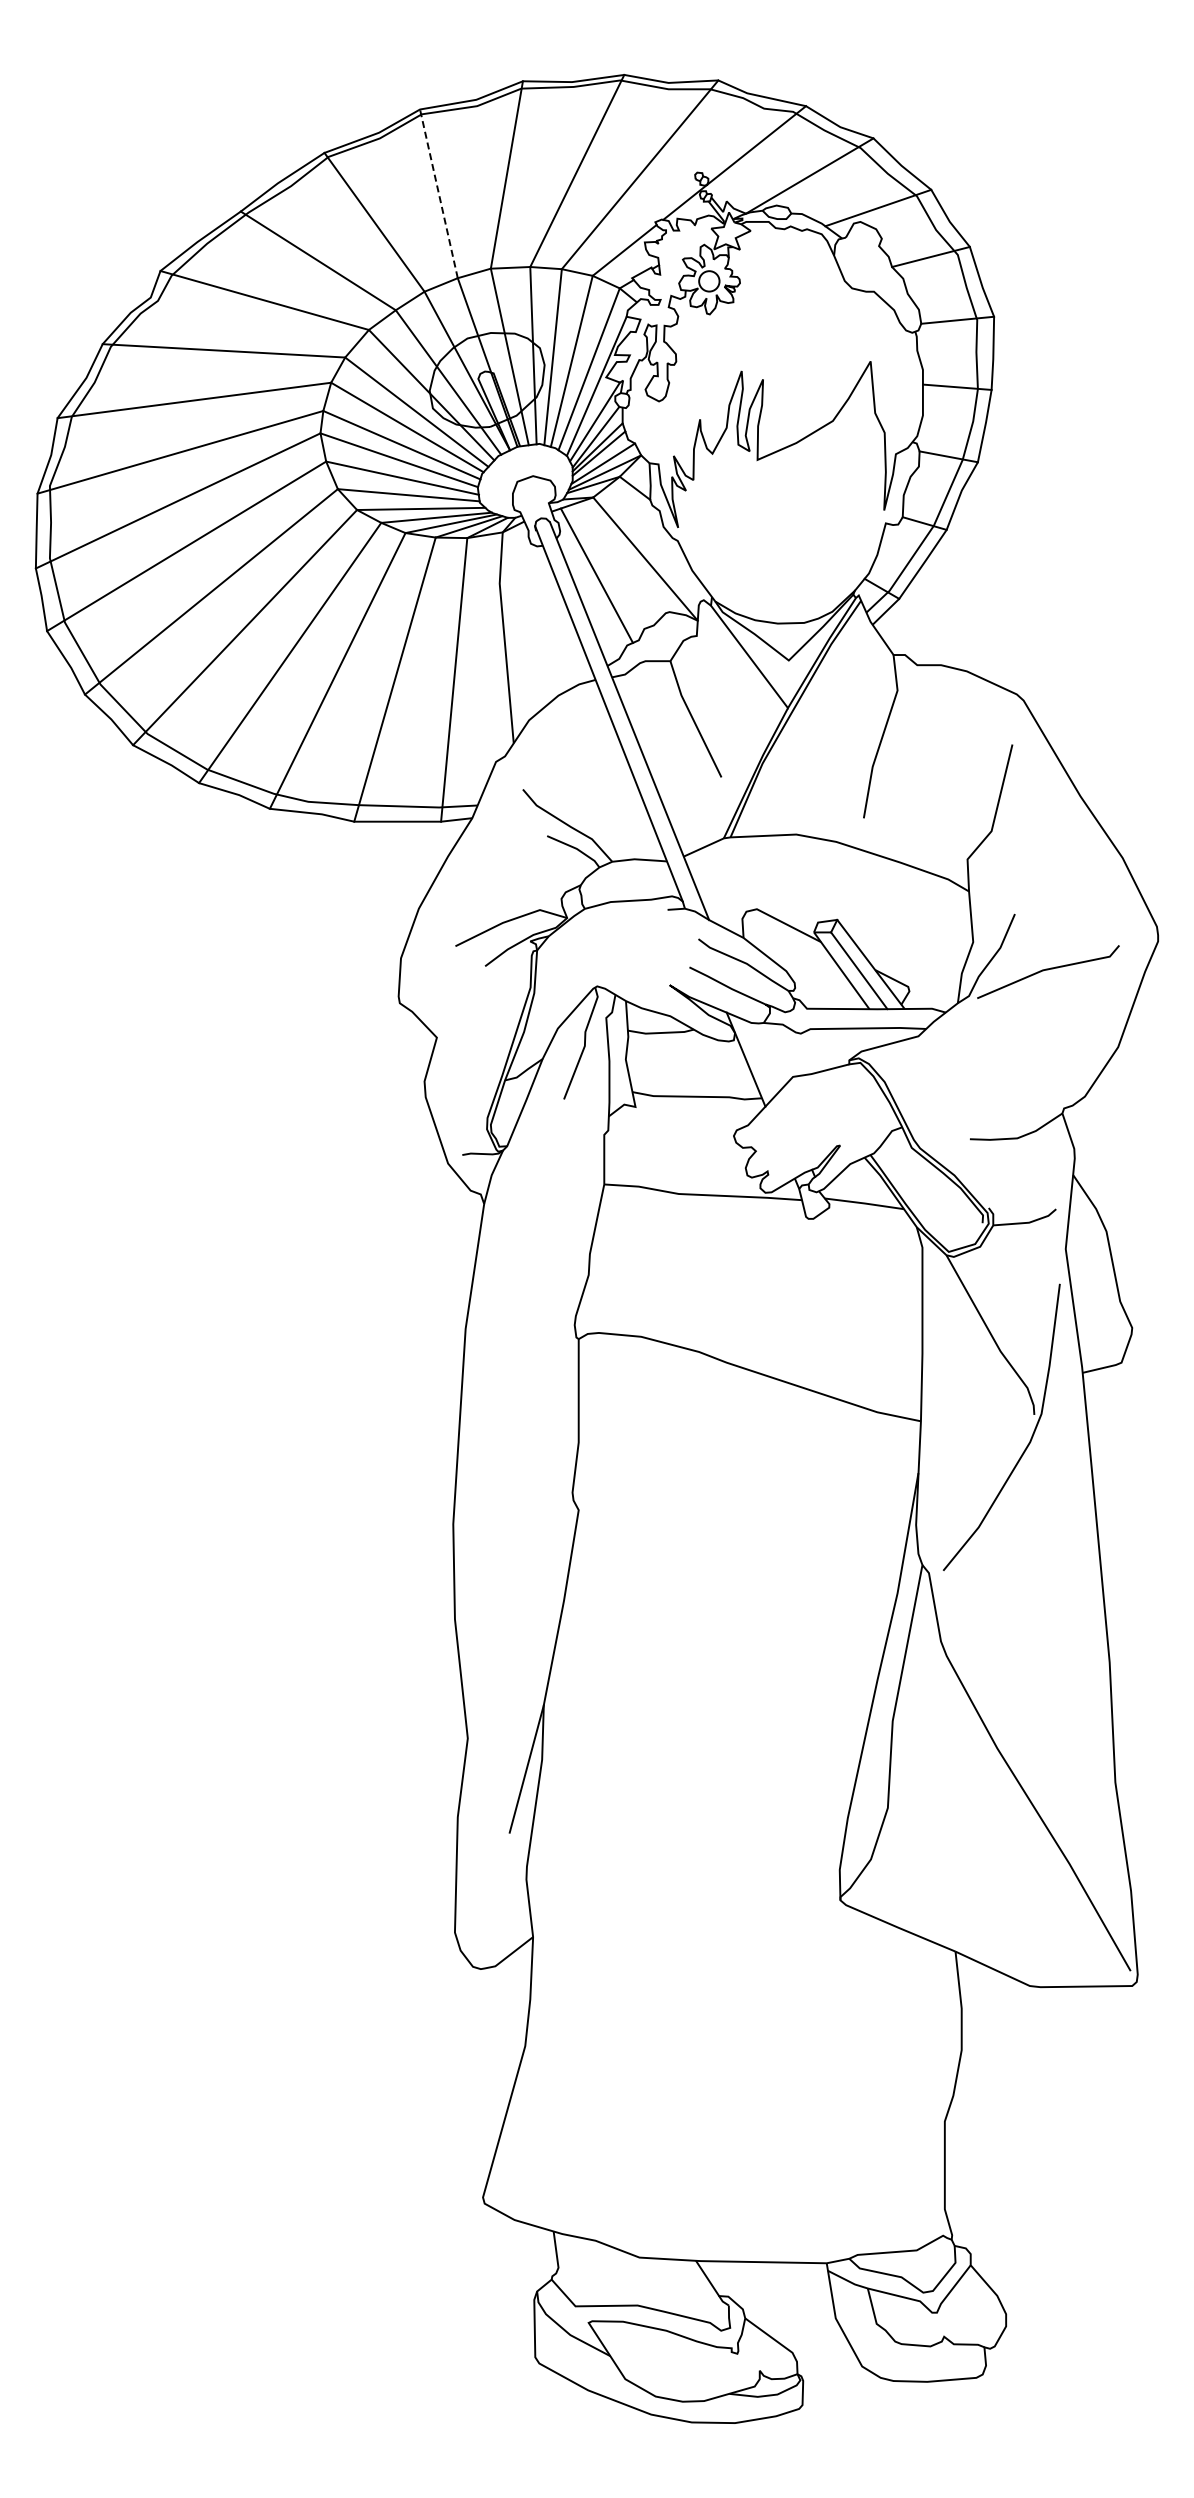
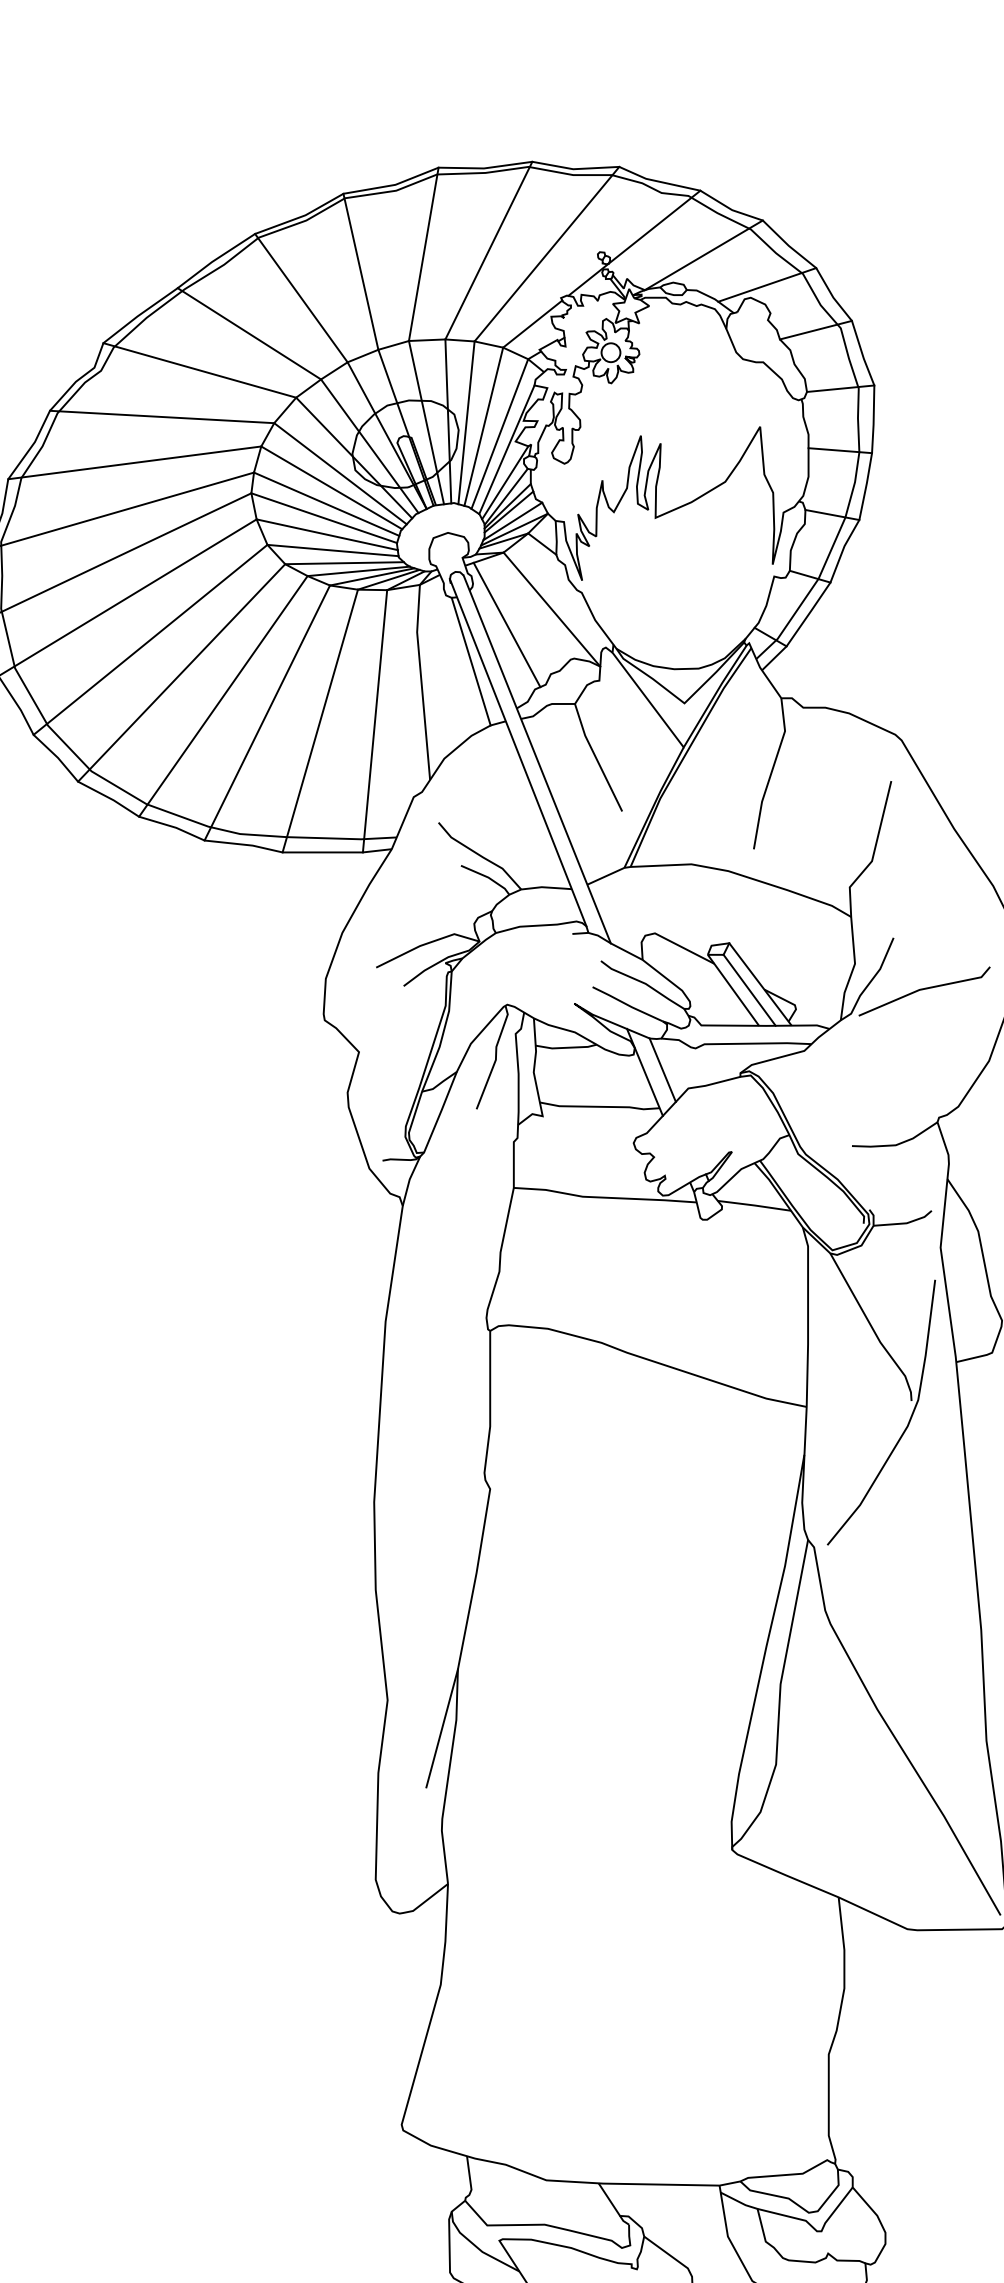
line: (438, 193) -> (360, 271), dashed -> solid
line: (558, 615) -> (471, 661), added
line: (765, 1056) -> (662, 1069), added

